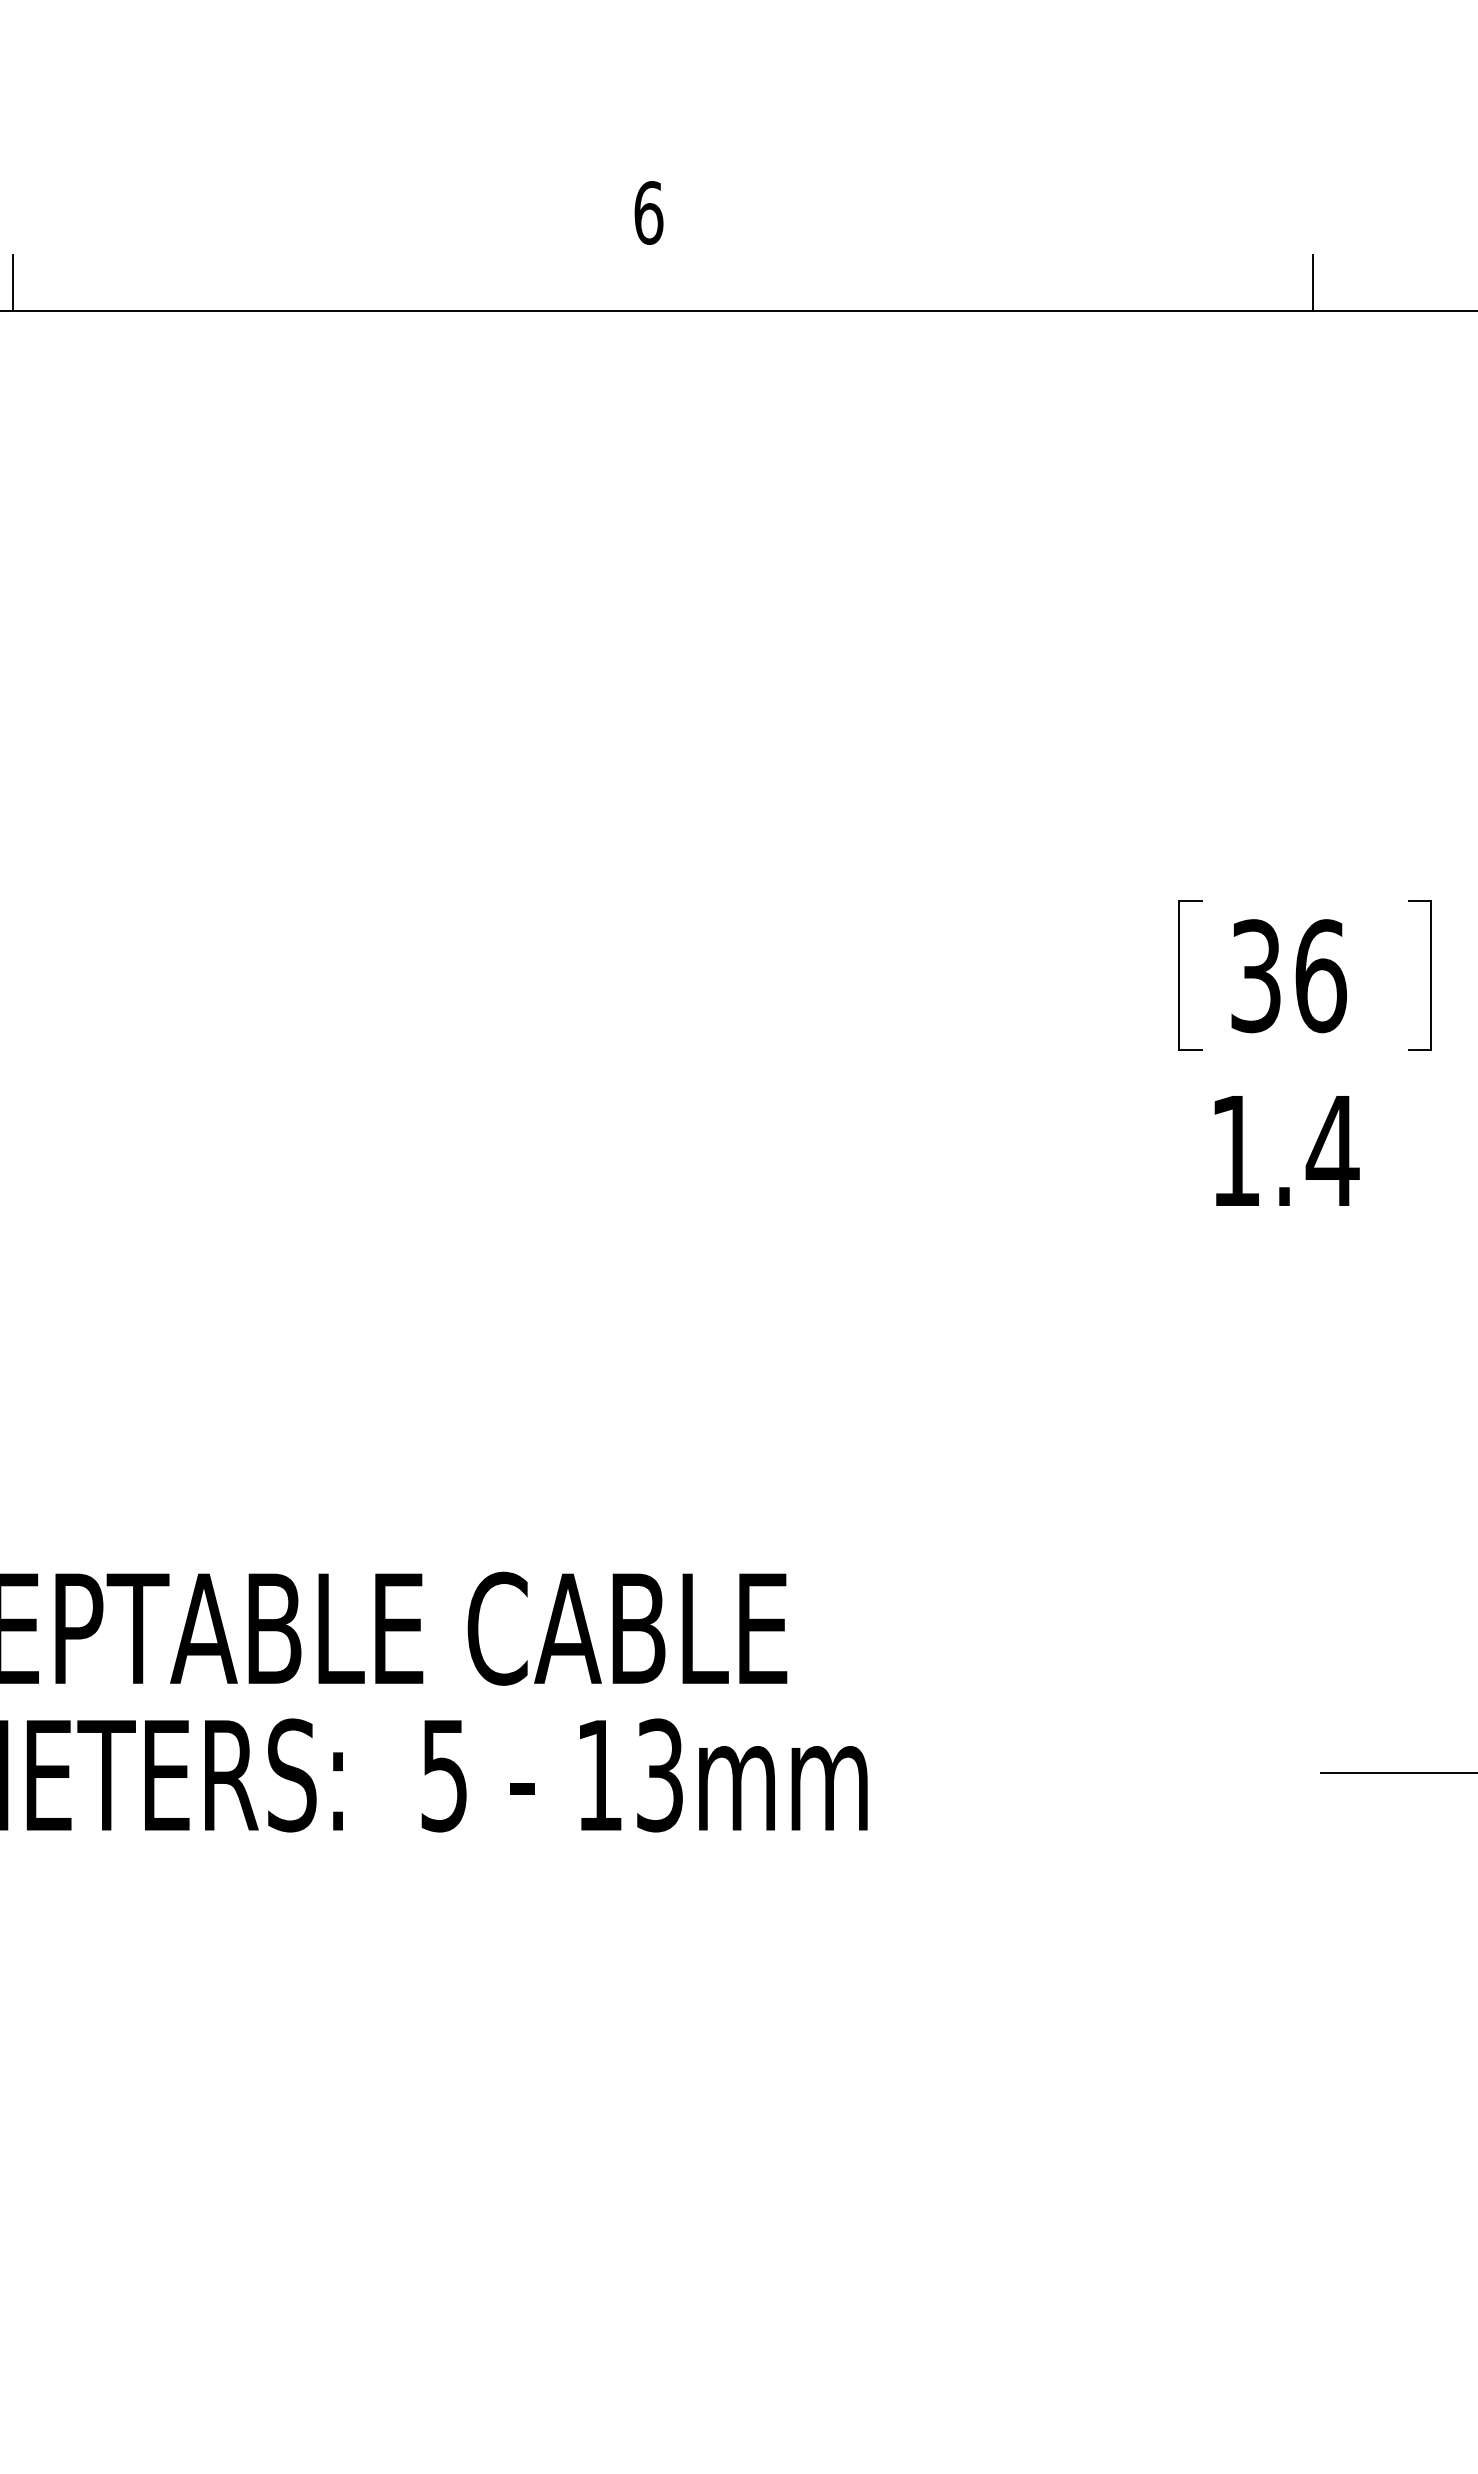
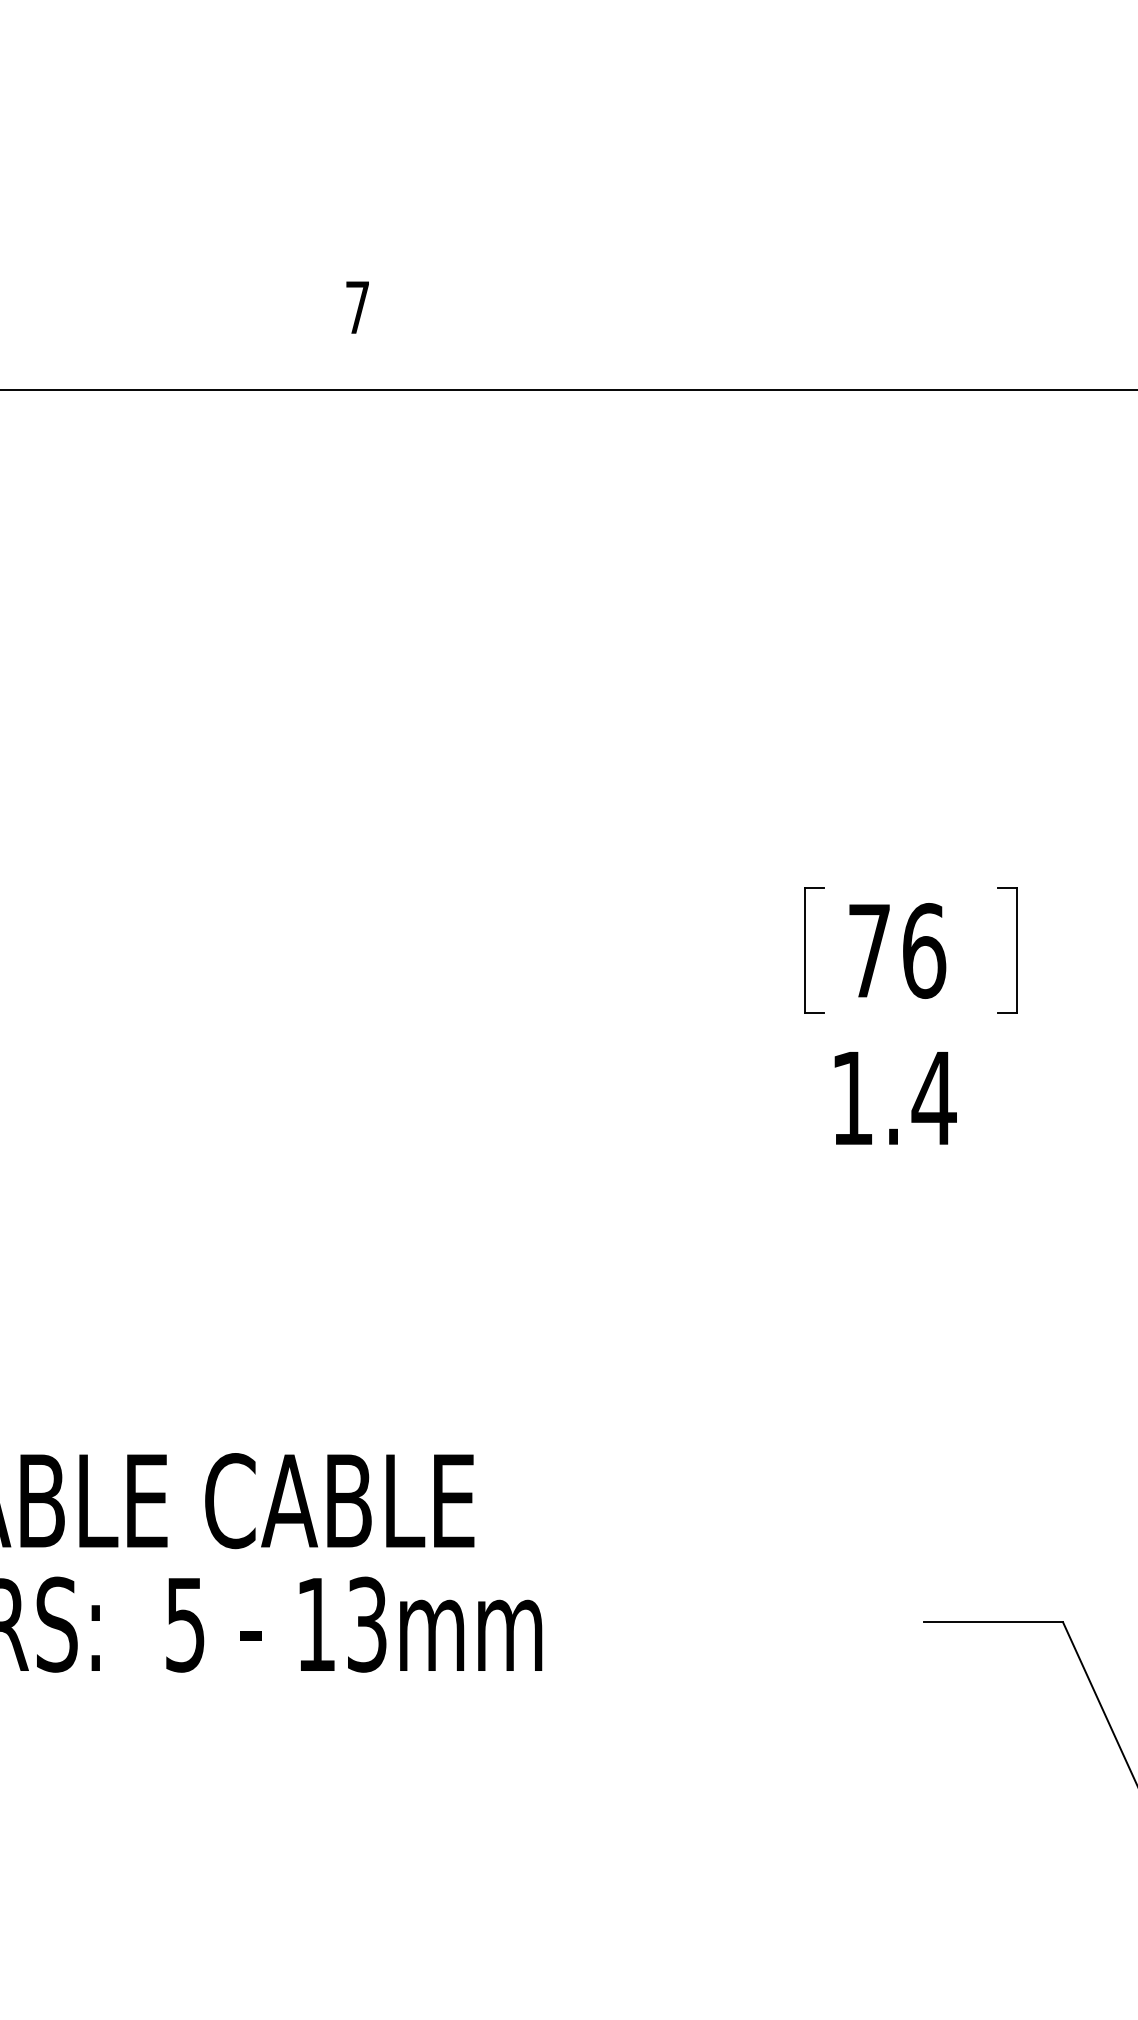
text: (648, 212) -> (357, 307), 6 -> 7
line: (1313, 282) -> (917, 366), removed
text: (1255, 976) -> (869, 951), 36 -> 76

